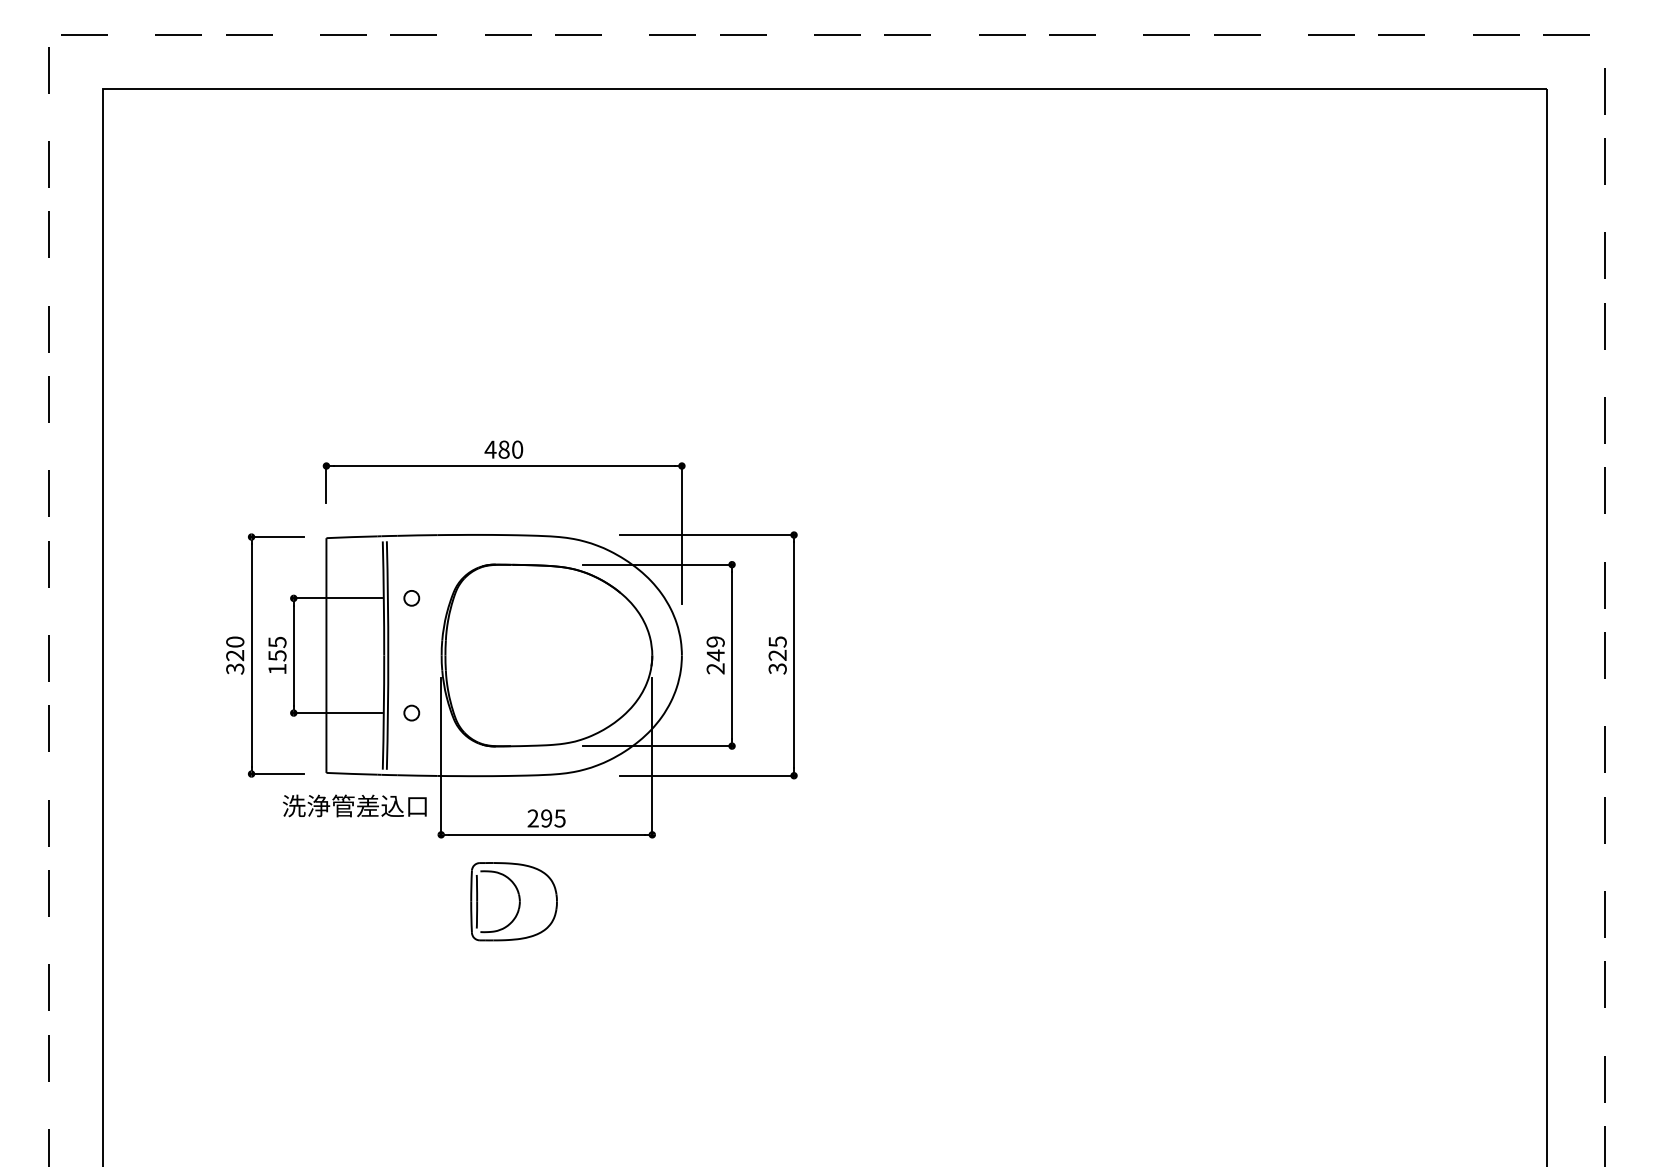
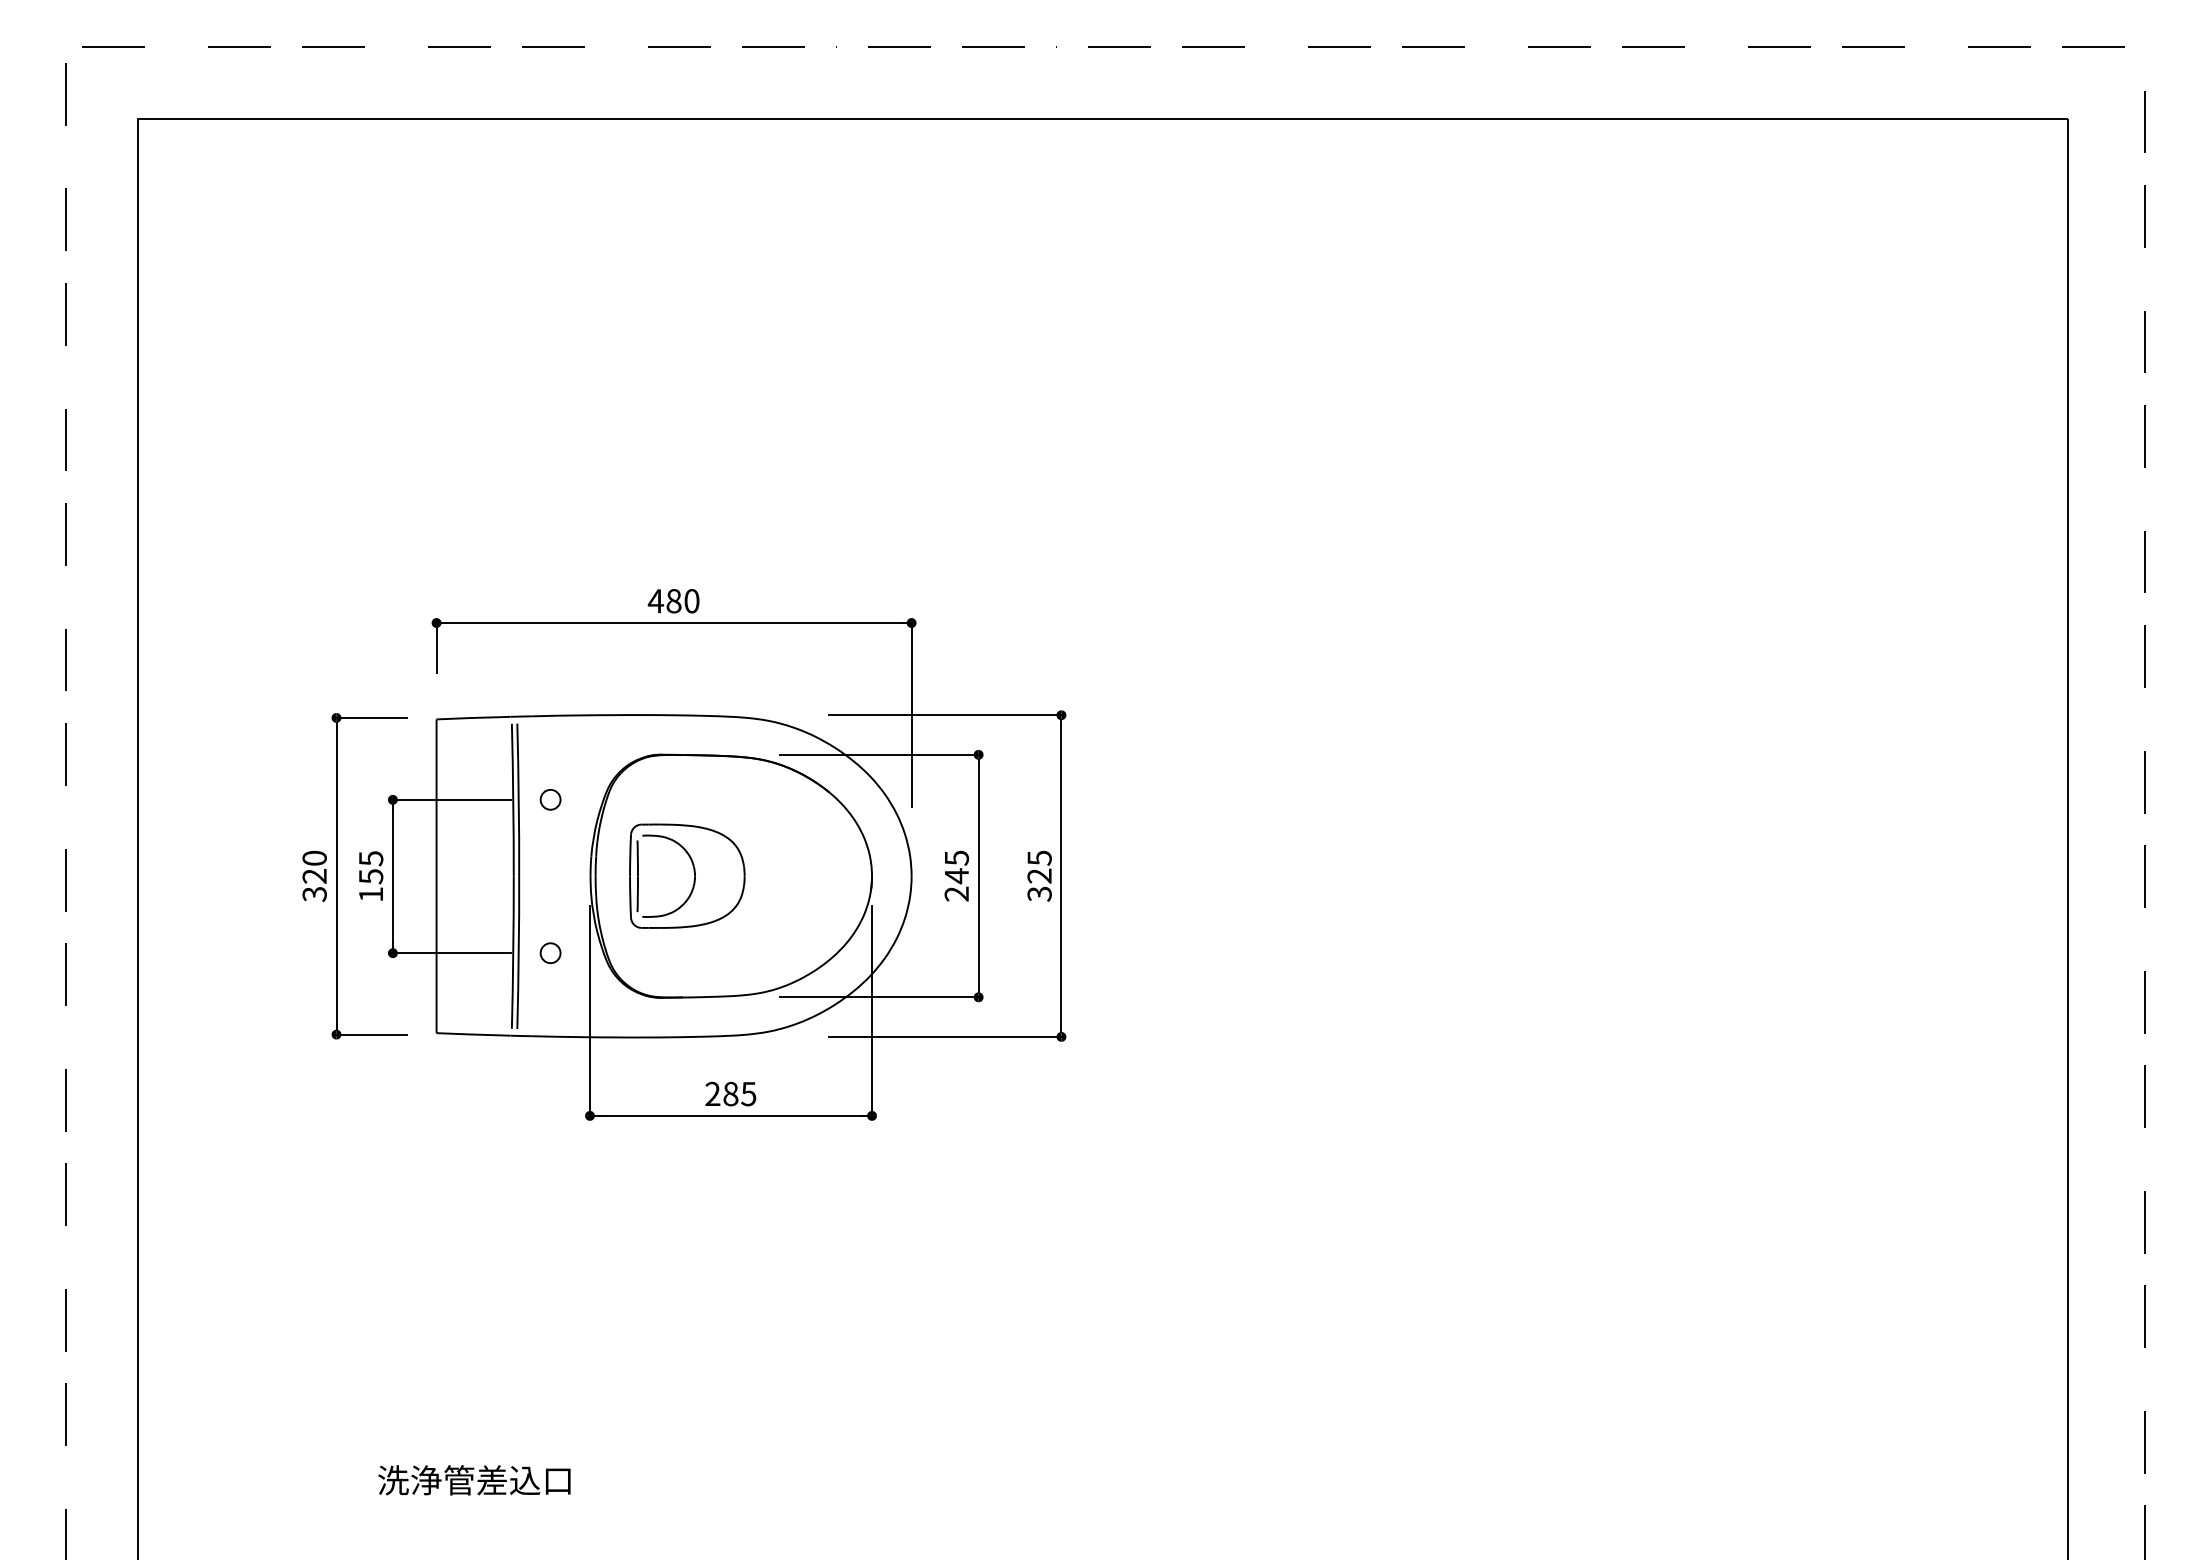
text: (715, 641) -> (956, 857), 249 -> 245
text: (354, 806) -> (474, 1480), moved
text: (546, 818) -> (730, 1093), 295 -> 285
part: (514, 901) -> (687, 875), moved

